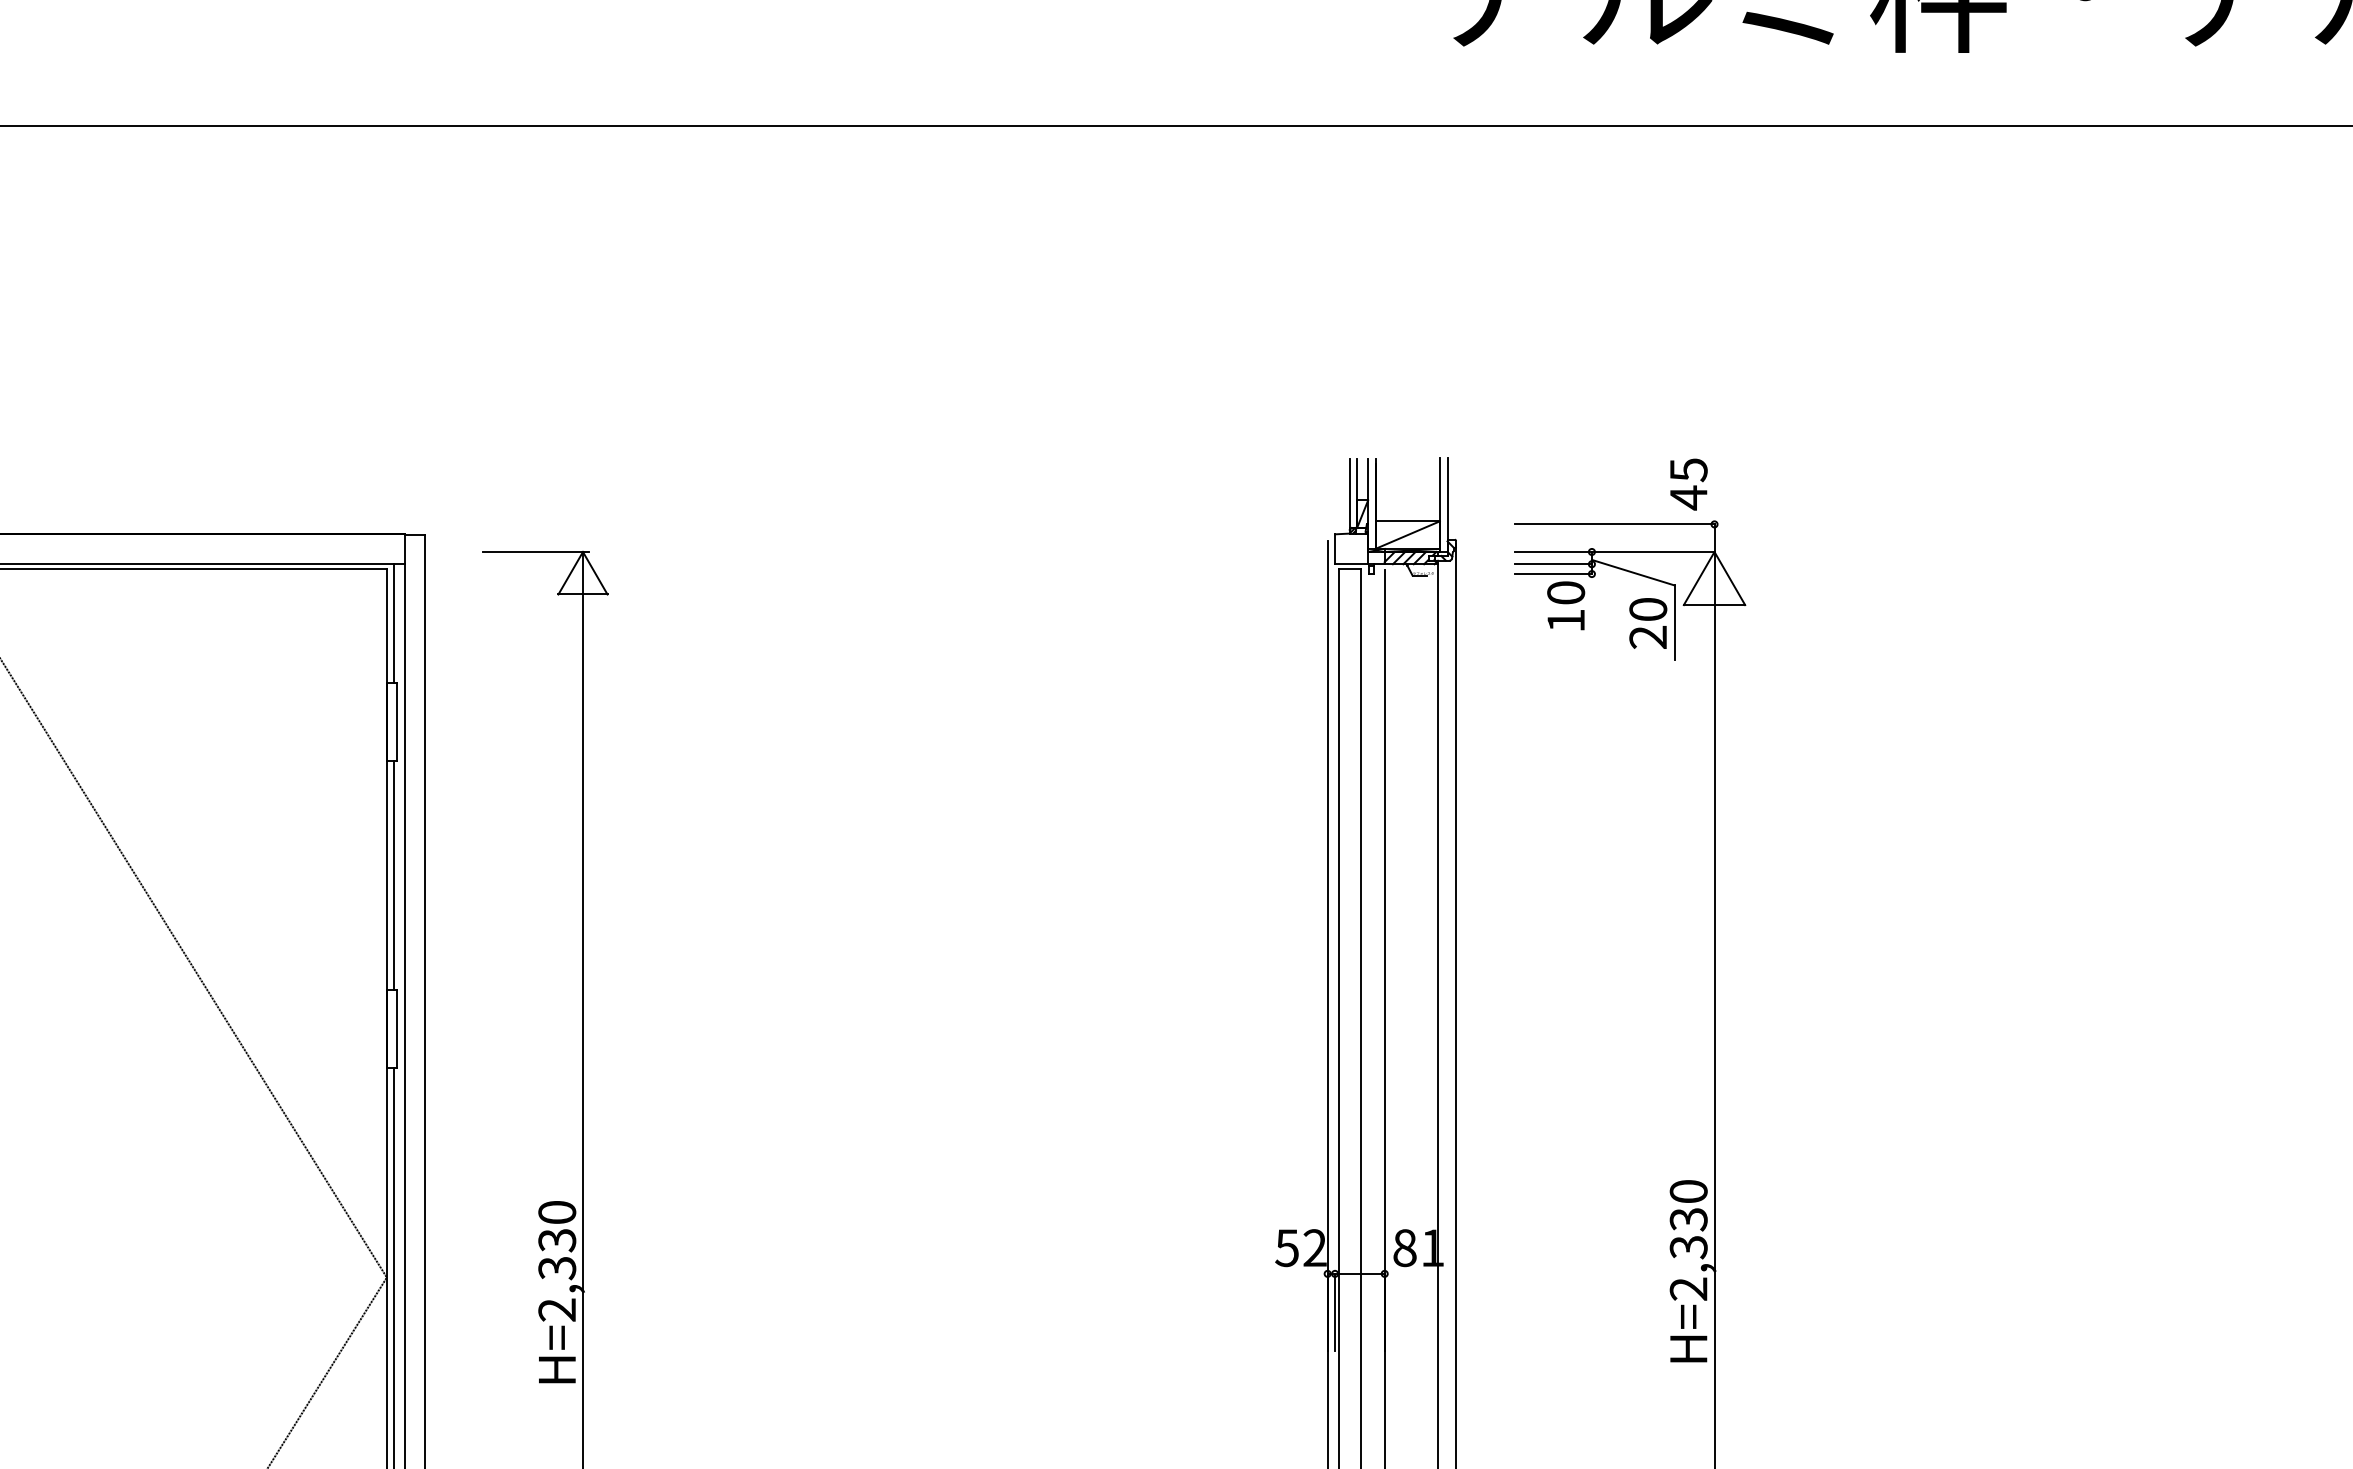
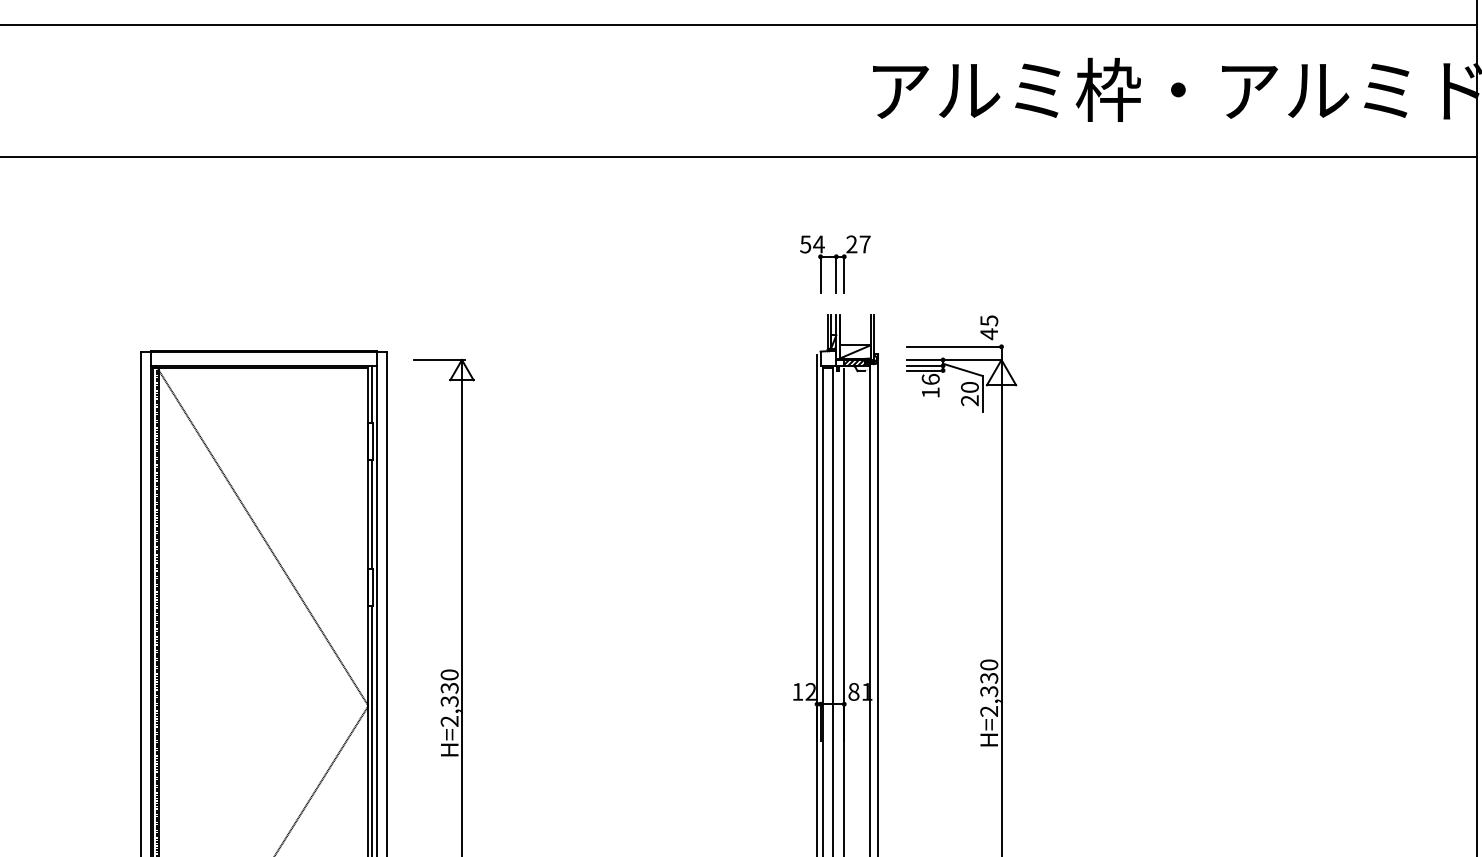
part: (1366, 351) -> (835, 264), added
text: (1565, 590) -> (930, 378), 10 -> 16
text: (1286, 1247) -> (797, 691), 52 -> 12

